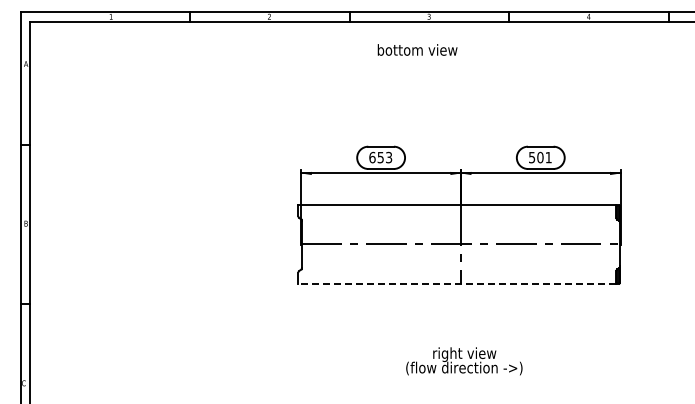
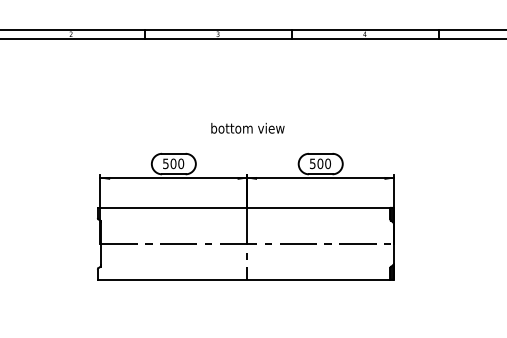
text: (417, 49) -> (247, 127), moved
text: (380, 157) -> (173, 163), 653 -> 500
text: (548, 157) -> (327, 163), 501 -> 500
line: (456, 283) -> (243, 279), dashed -> solid

